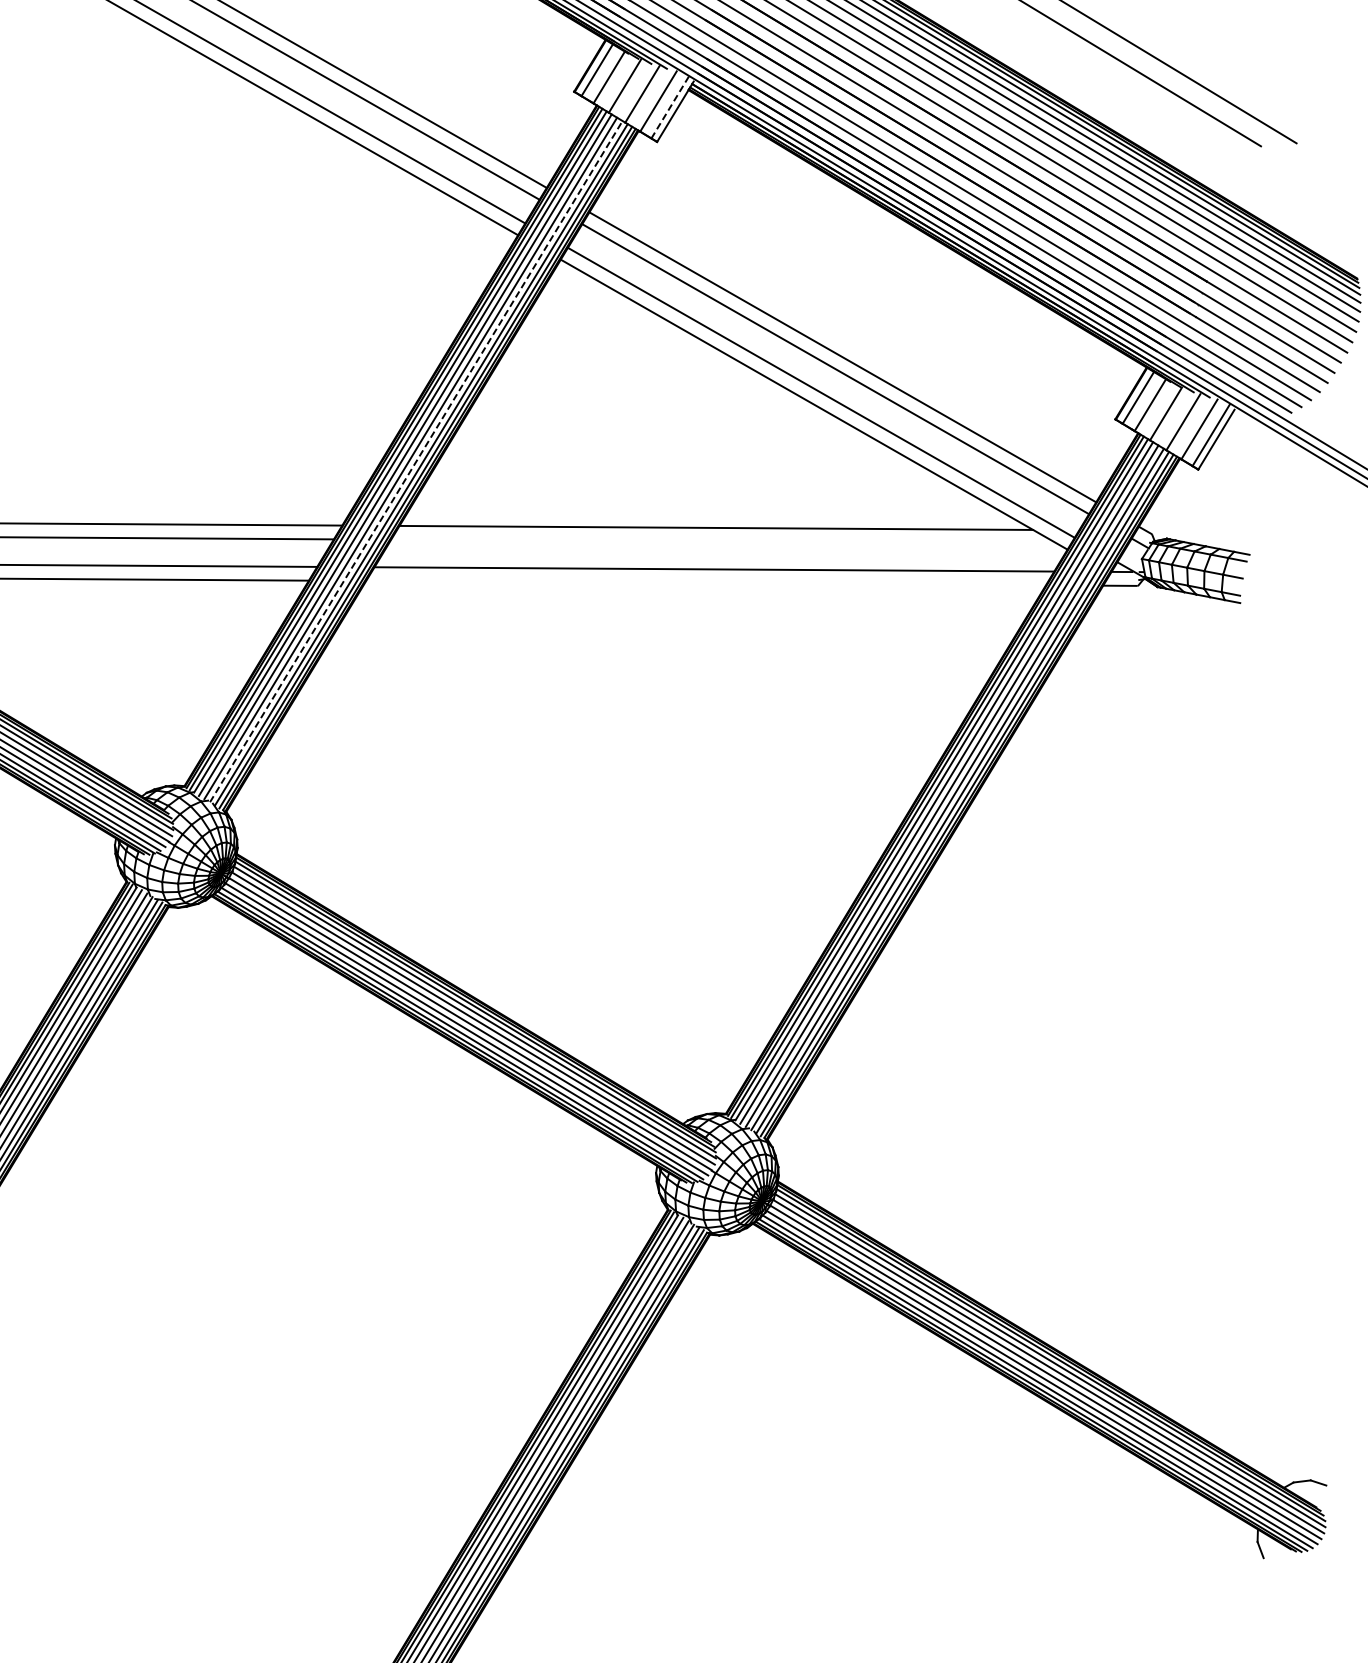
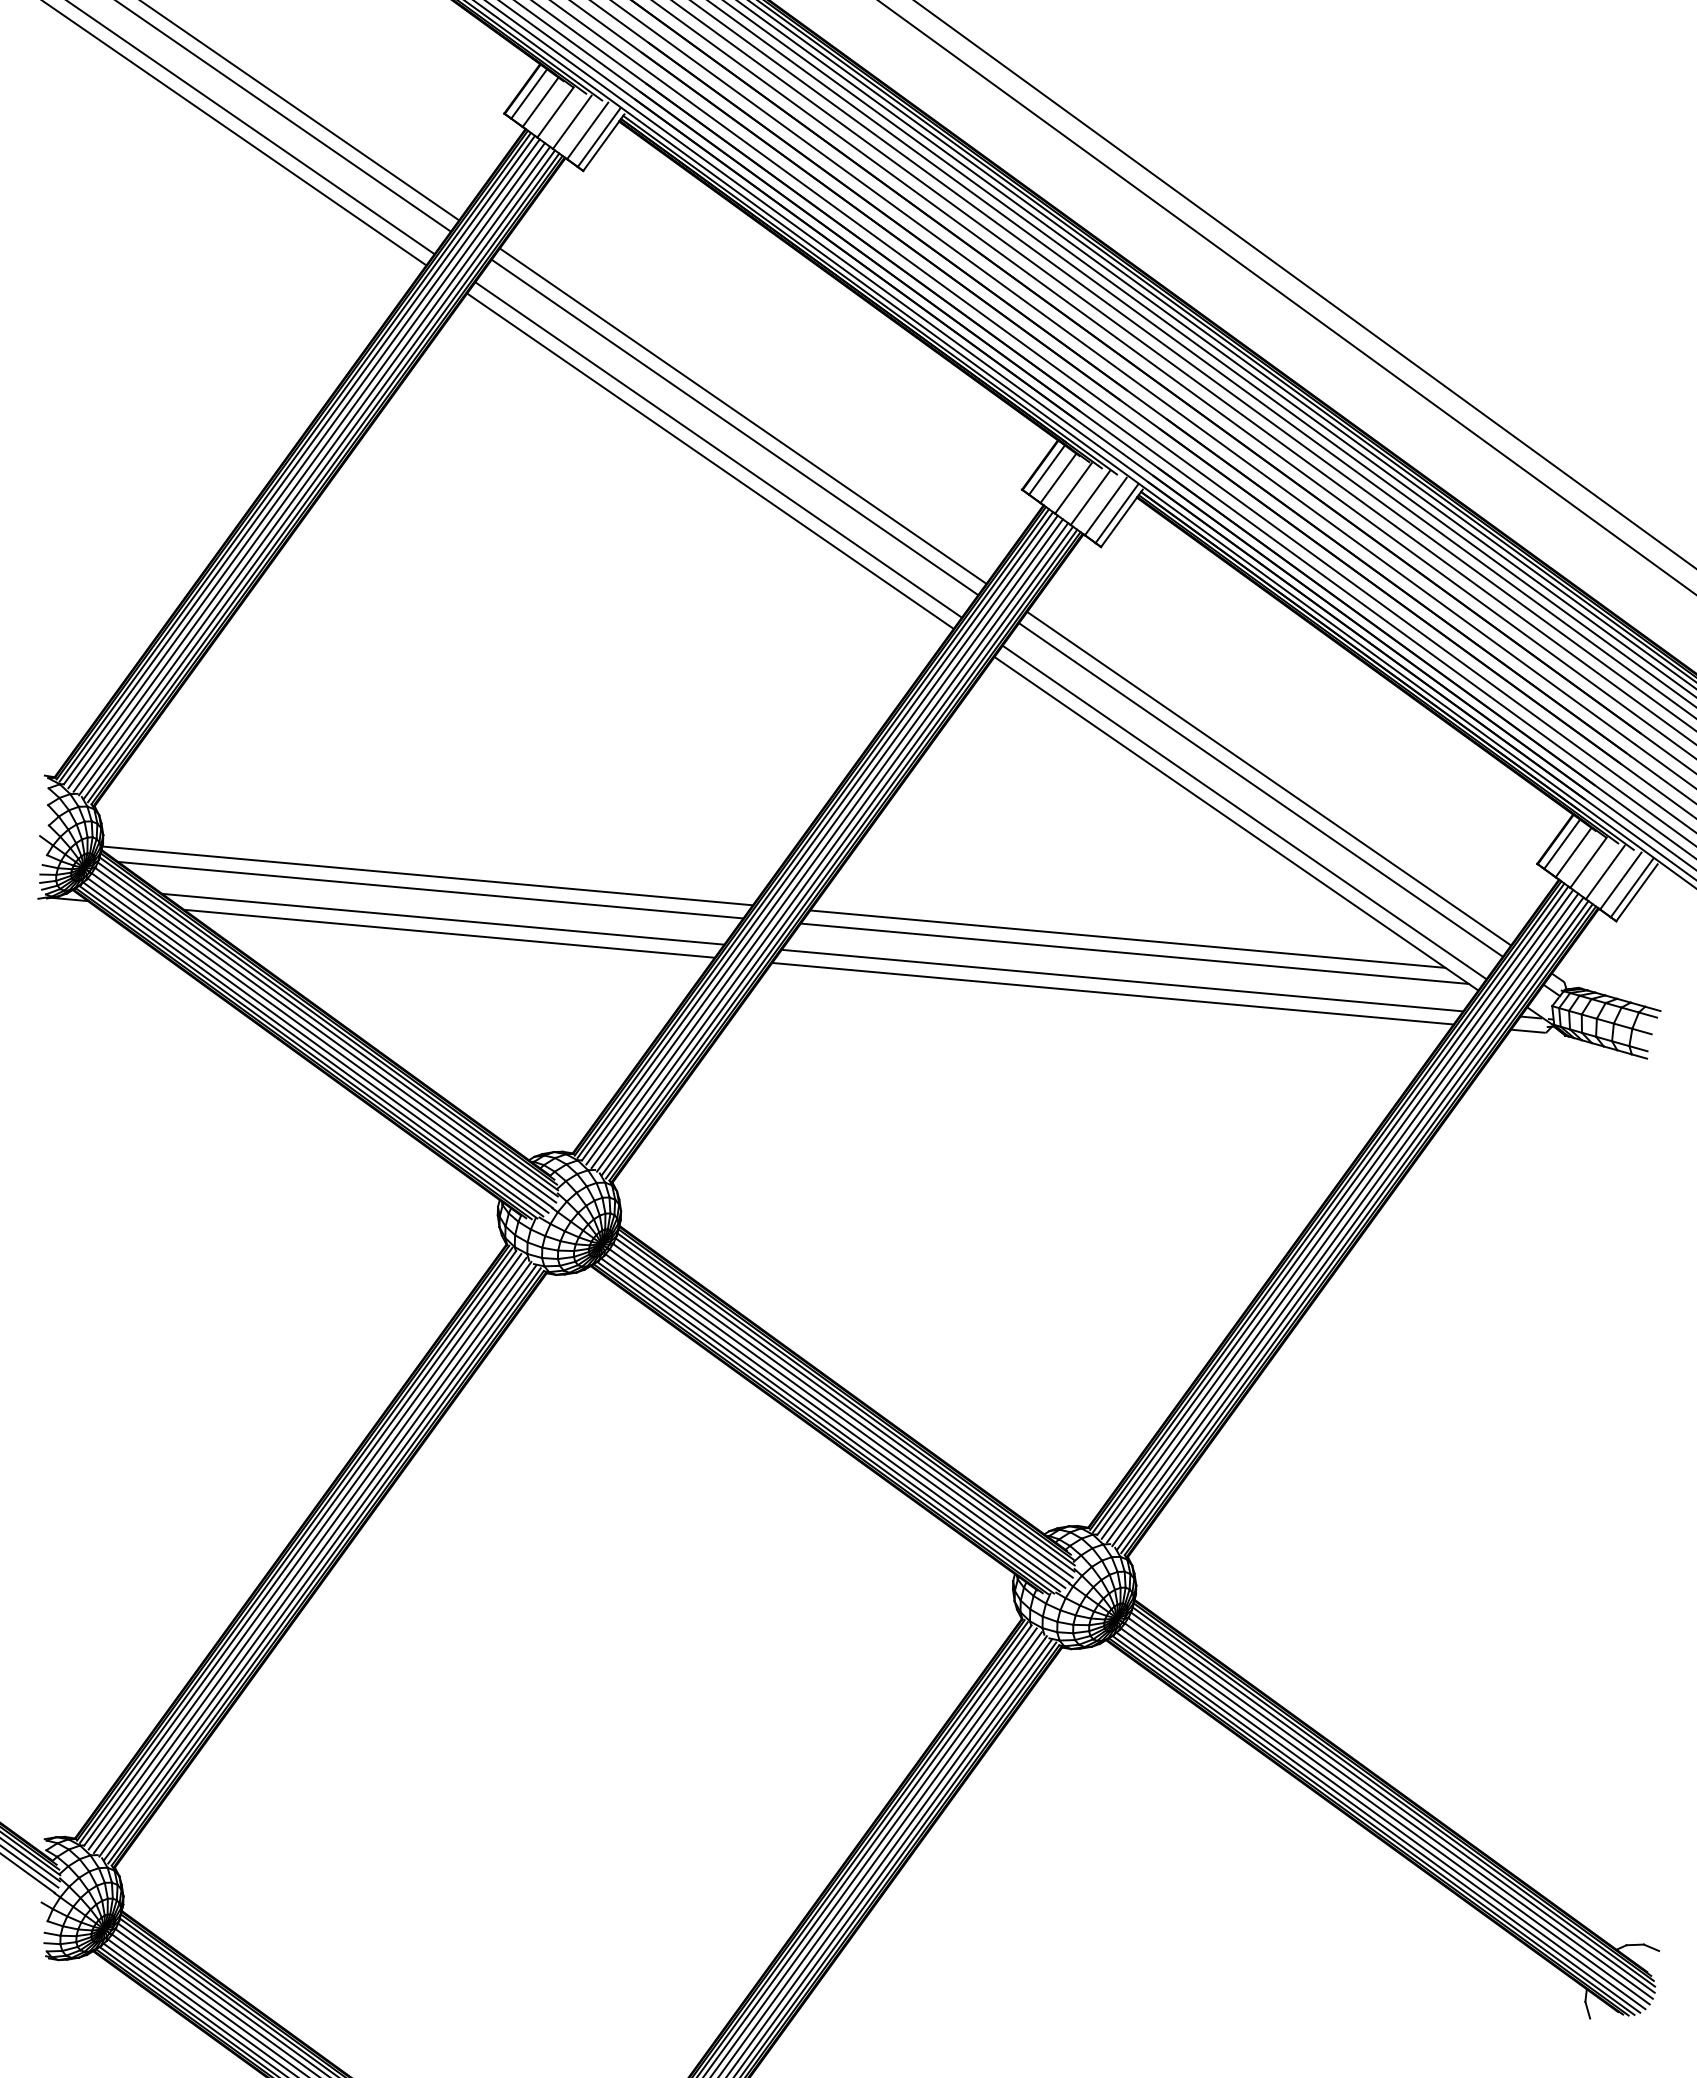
line: (669, 108) -> (1116, 514), dashed -> solid
line: (416, 461) -> (832, 847), dashed -> solid
line: (724, 541) -> (1134, 953), added
line: (705, 583) -> (1112, 993), added

